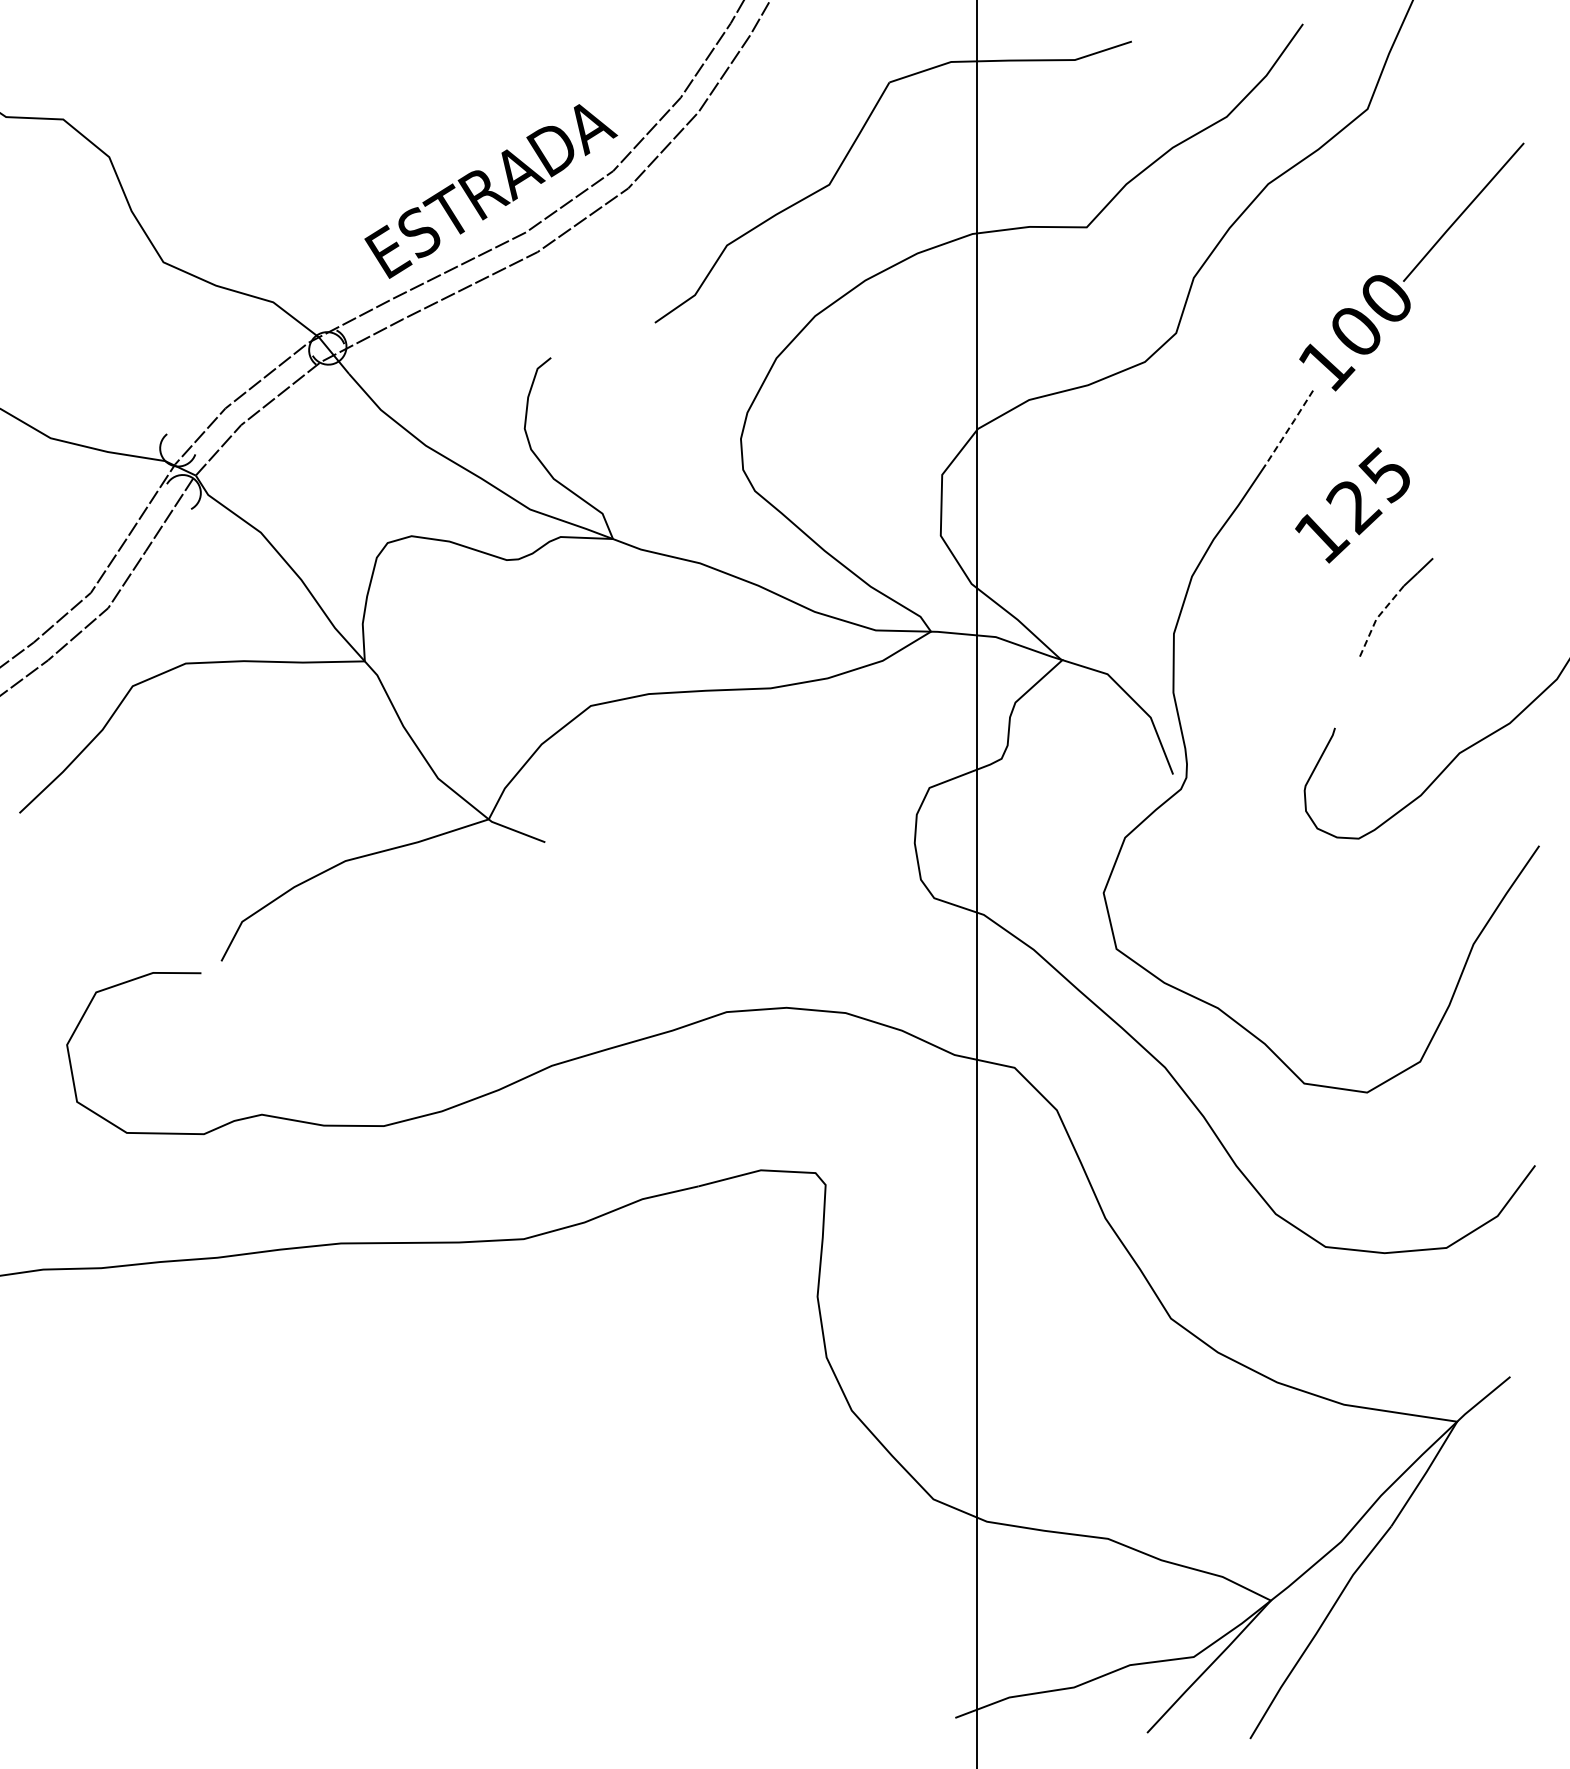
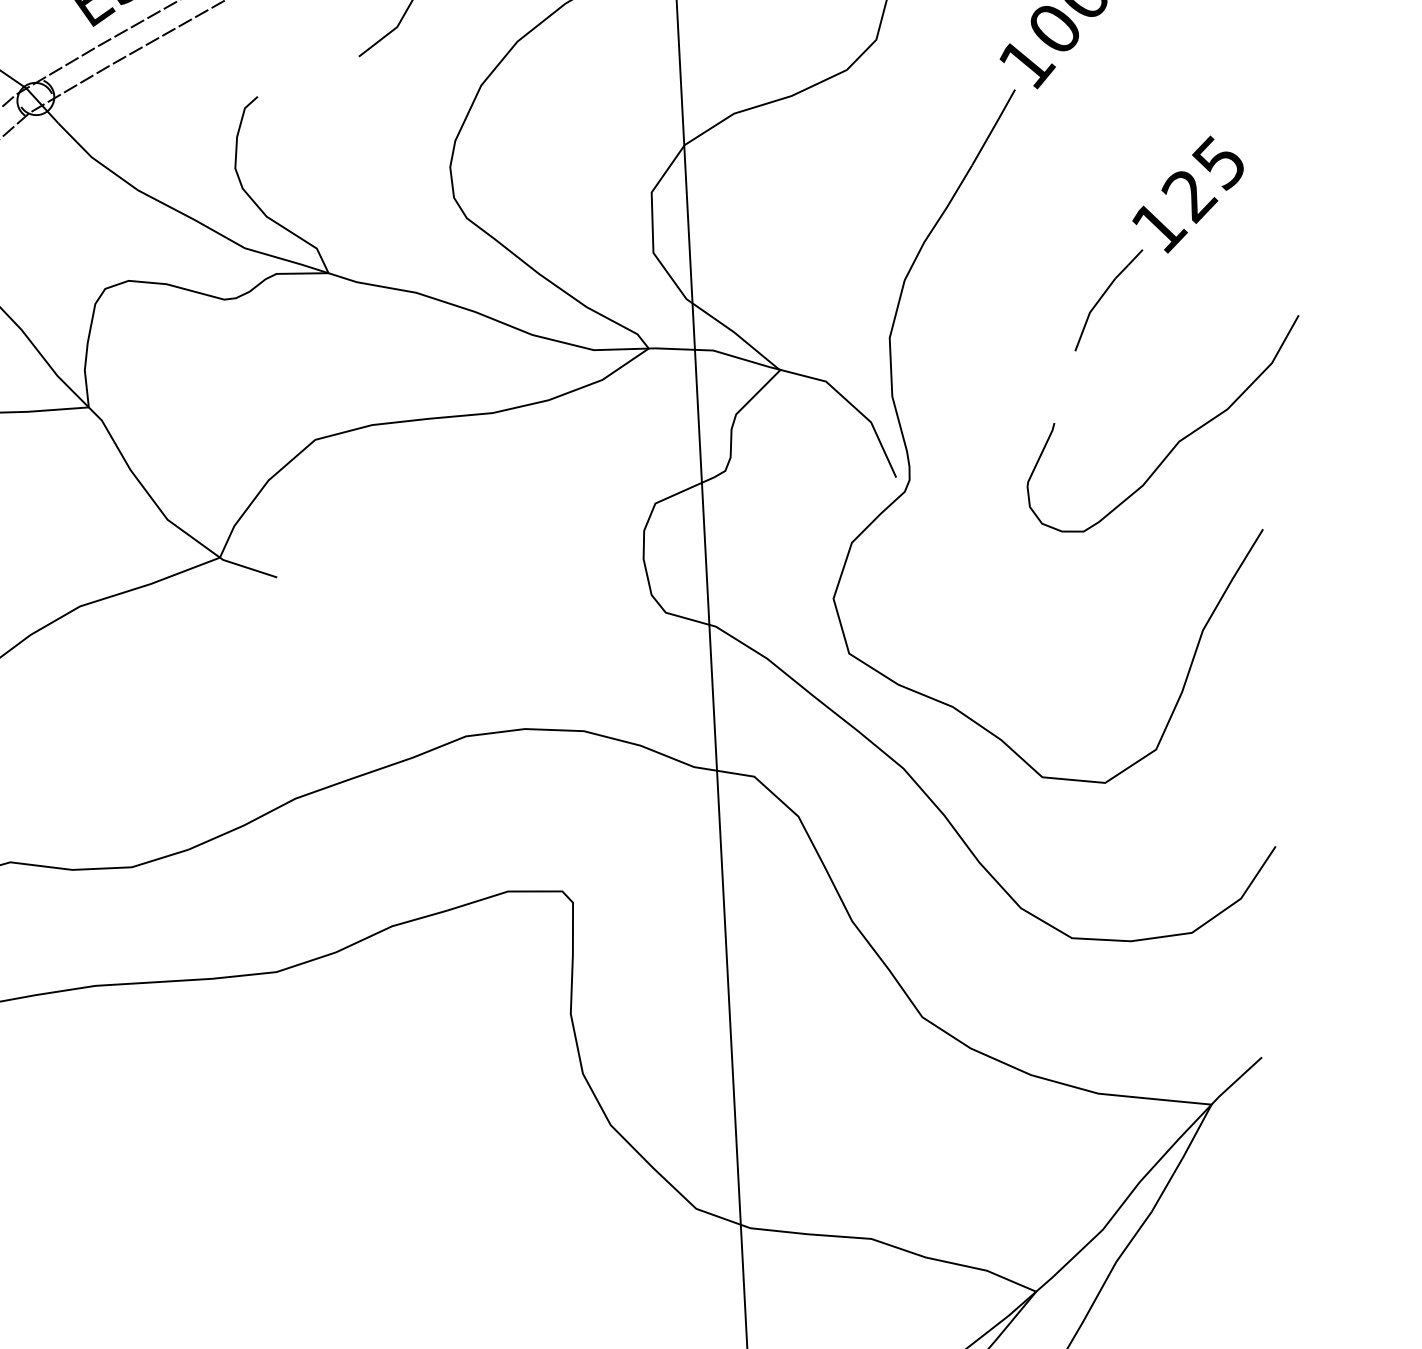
line: (1290, 427) -> (994, 127), dashed -> solid
text: (1352, 505) -> (1188, 194), moved
line: (1376, 618) -> (1089, 312), dashed -> solid

